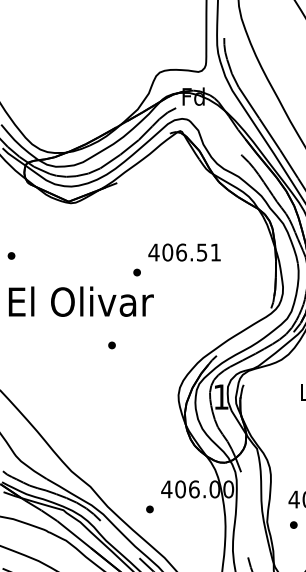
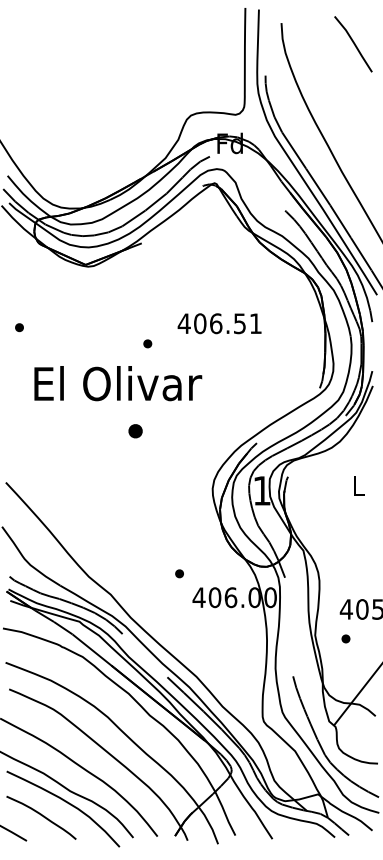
part: (136, 272) -> (147, 343), moved
text: (81, 301) -> (118, 383), moved
part: (111, 344) -> (135, 430), size x1.6
part: (149, 509) -> (179, 573), moved

